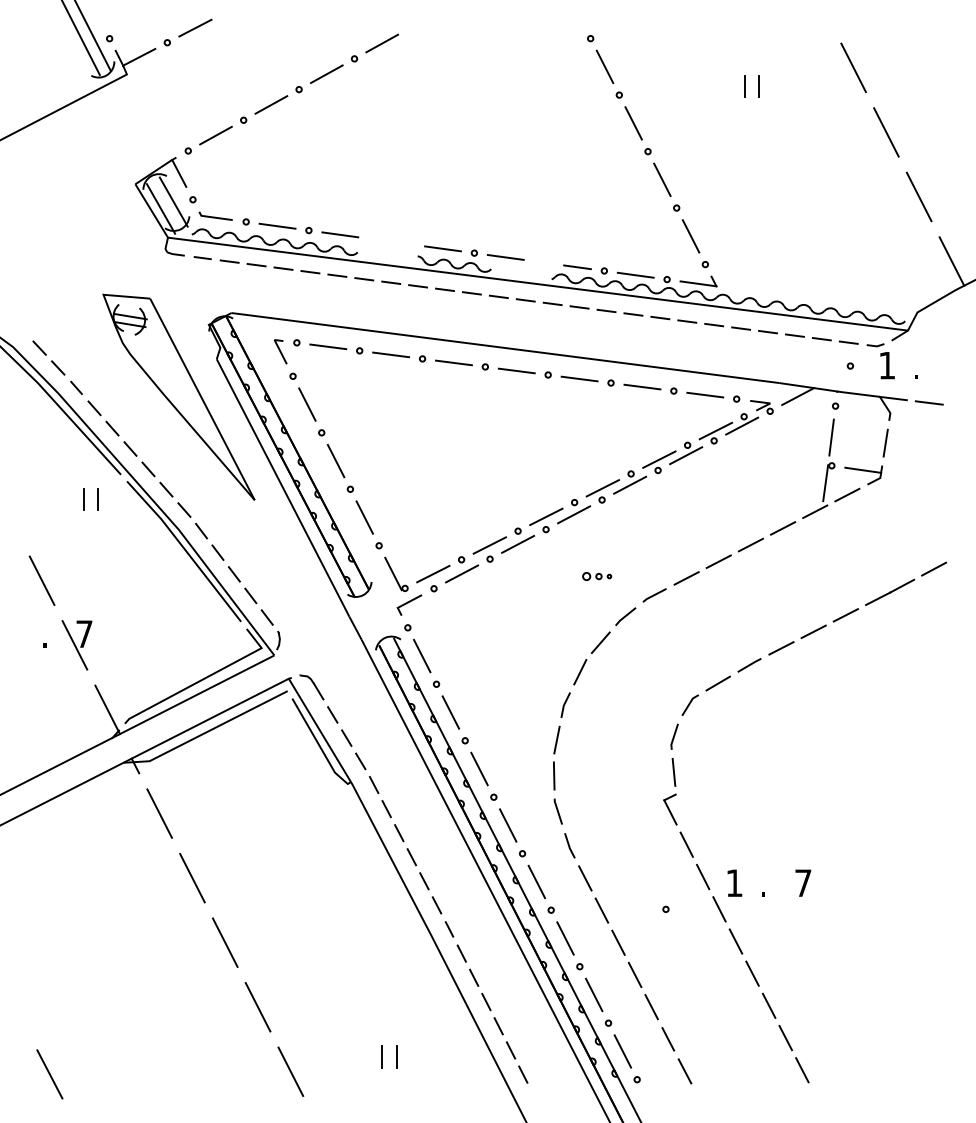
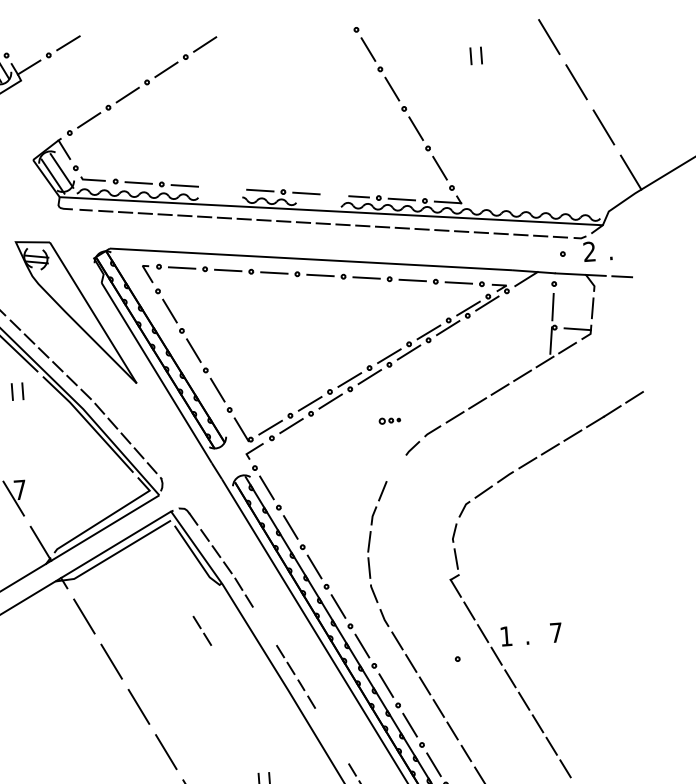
text: (886, 365) -> (589, 251), 1 -> 2
line: (600, 642) -> (395, 468), removed
line: (406, 848) -> (203, 633), moved
line: (486, 1001) -> (332, 735), removed

